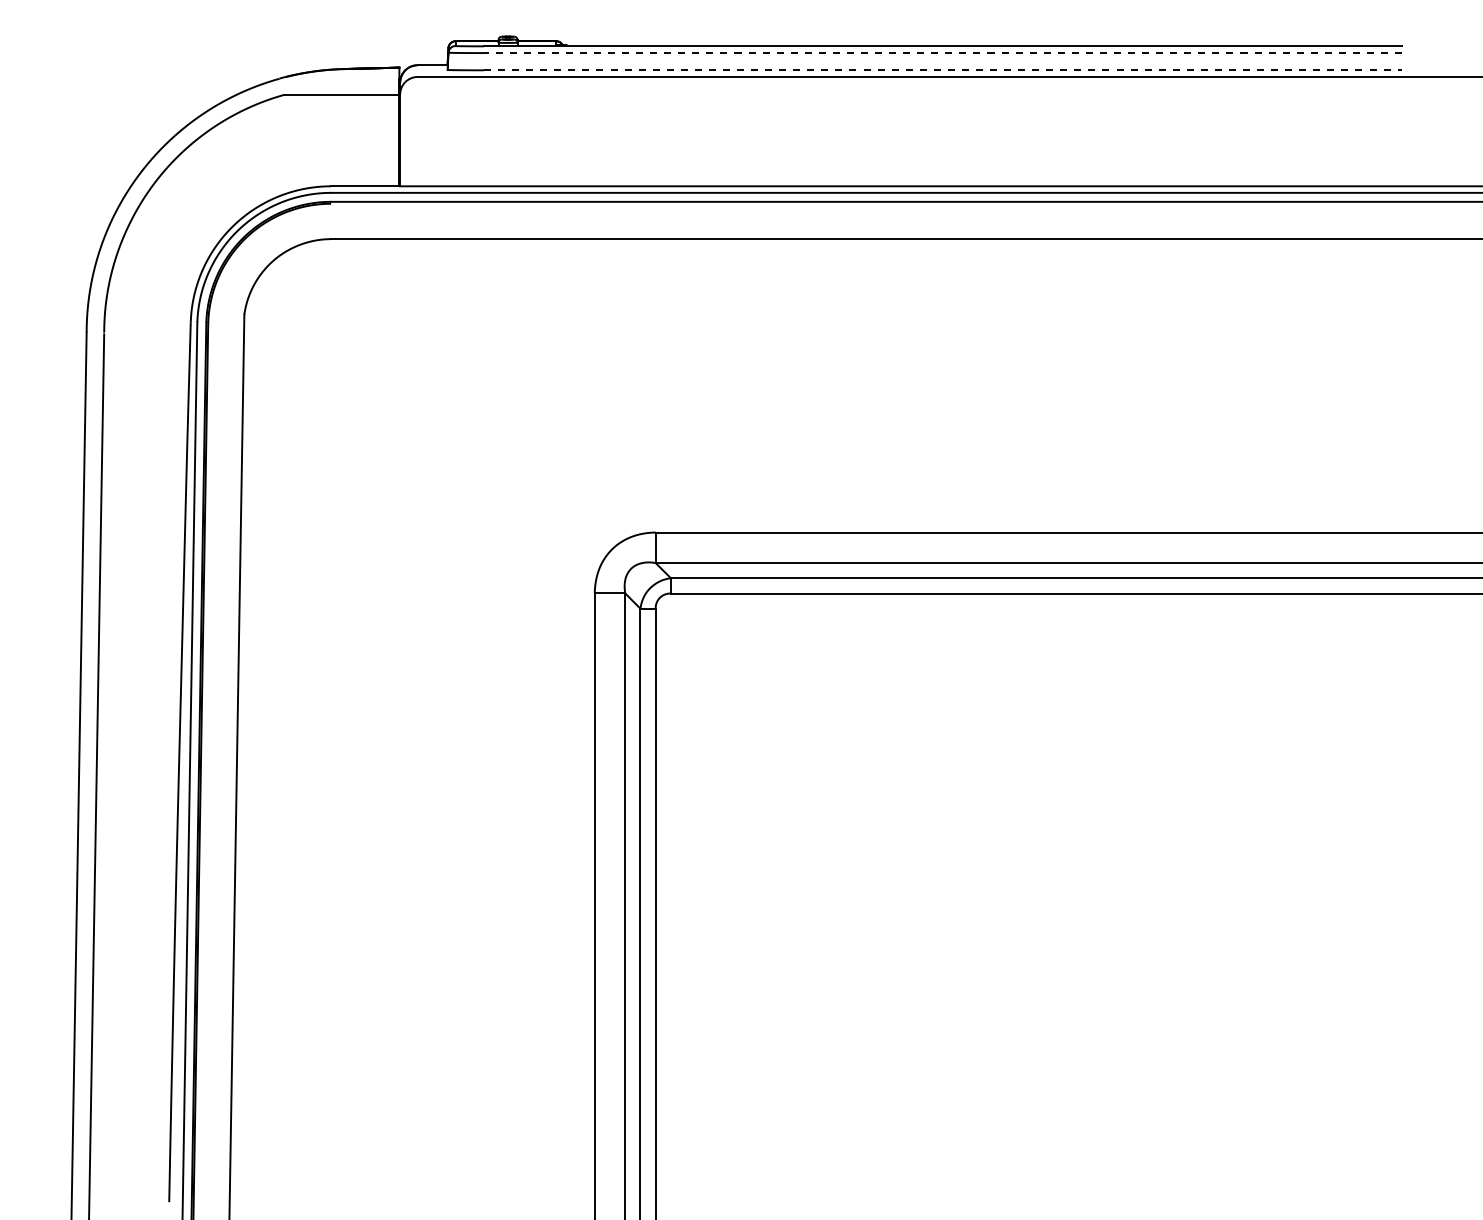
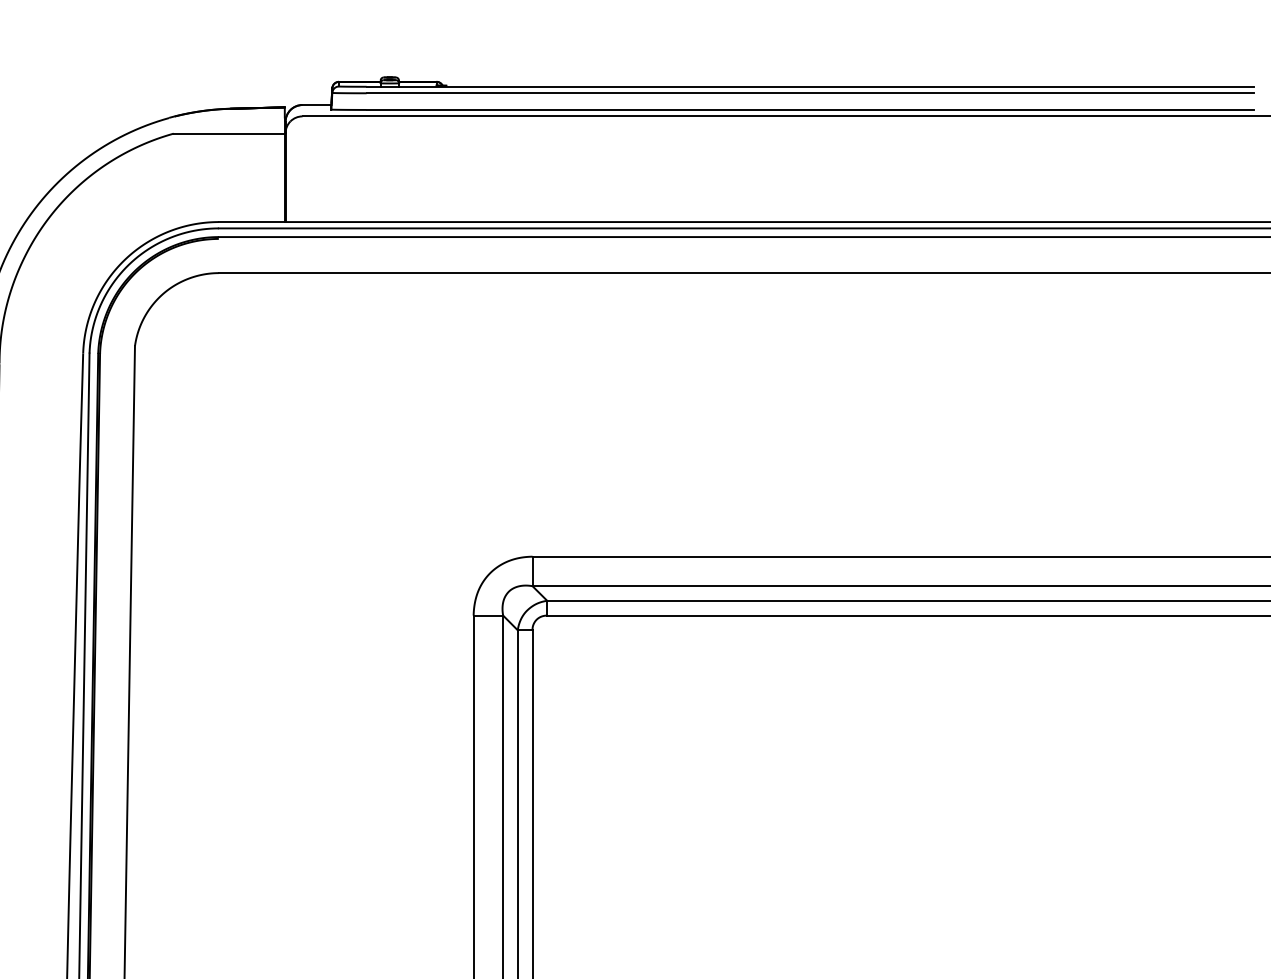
line: (942, 53) -> (809, 93), dashed -> solid
line: (943, 70) -> (810, 110), dashed -> solid

